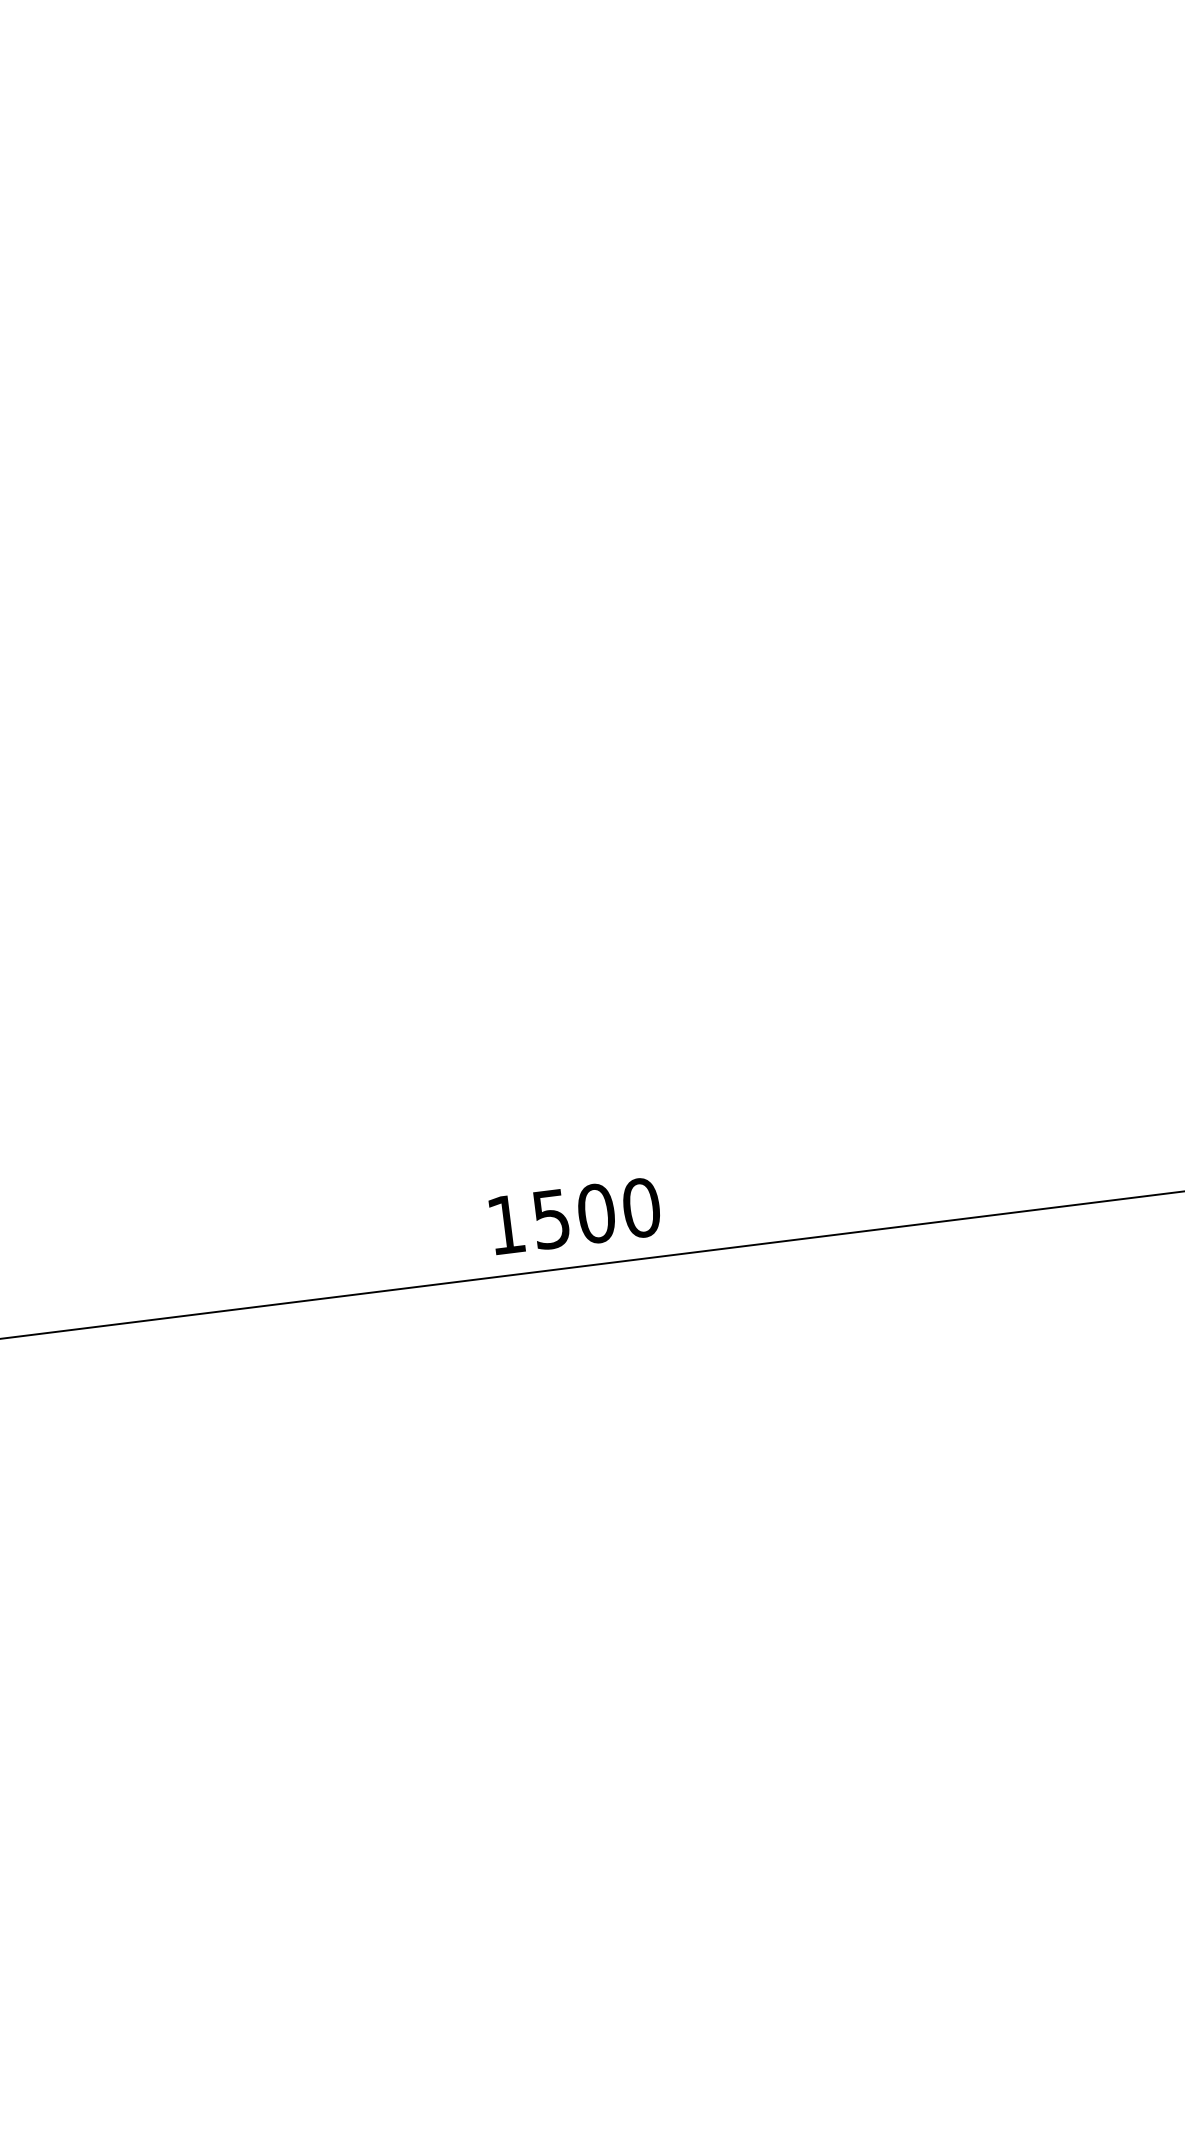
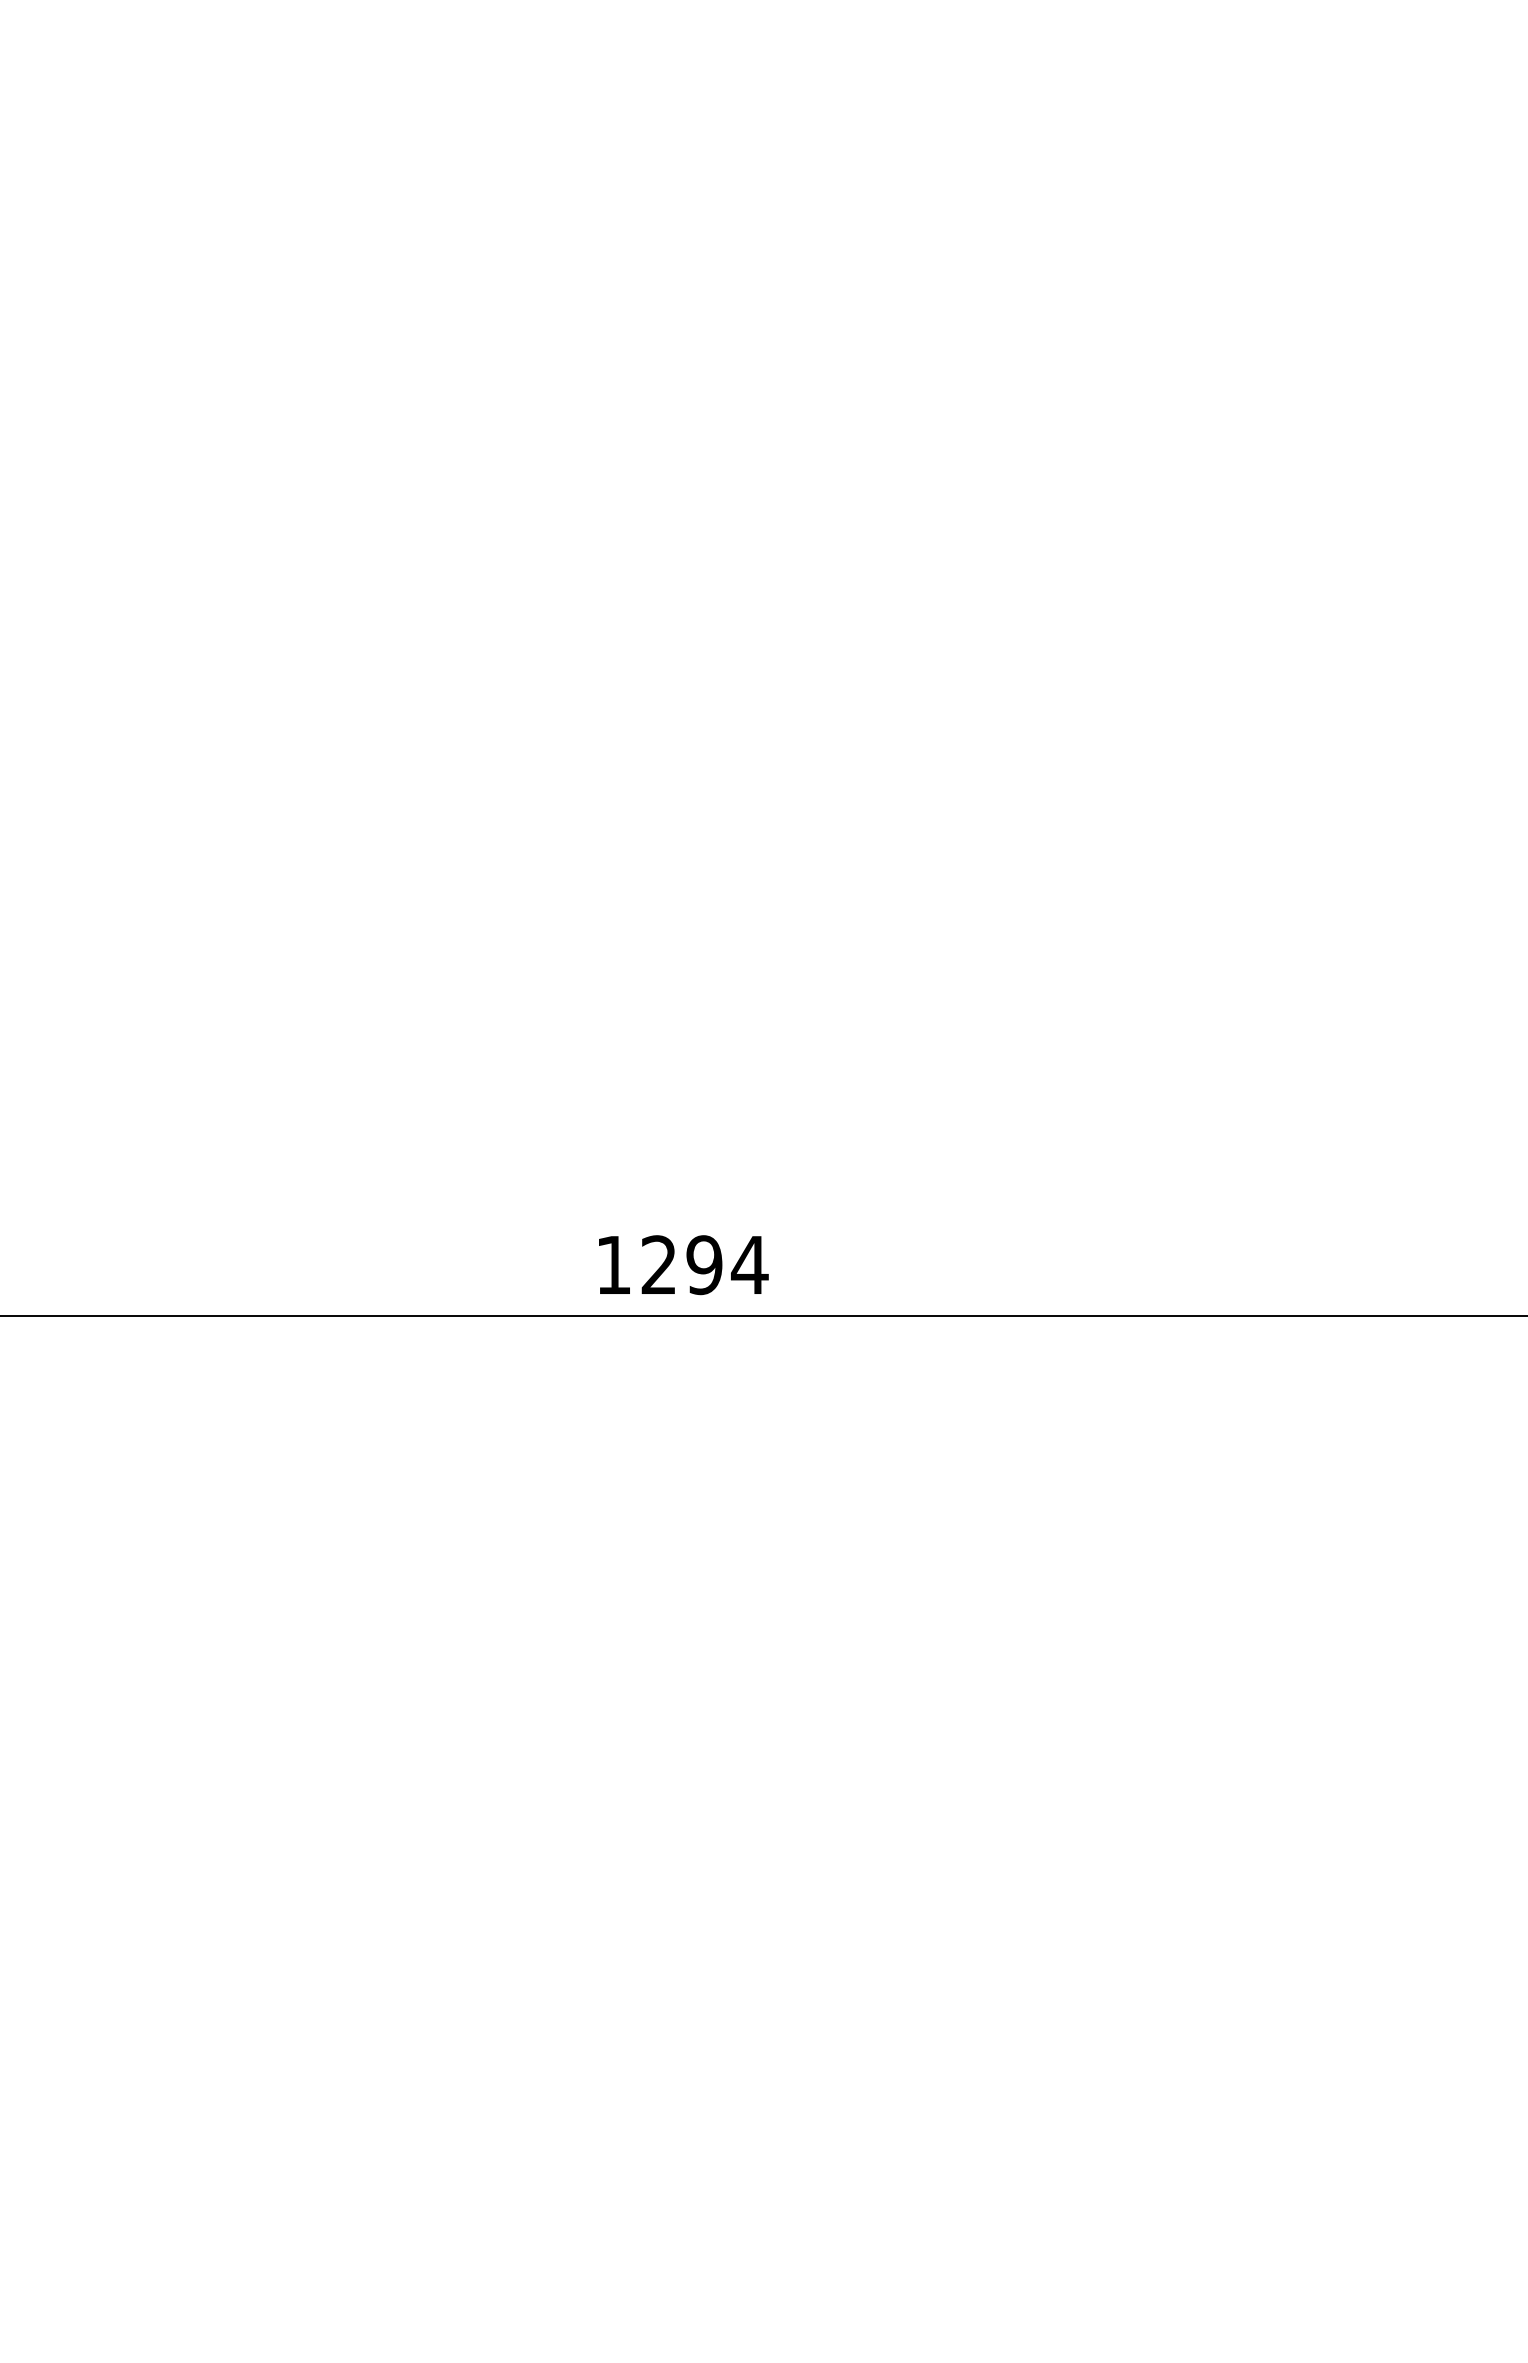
text: (596, 1213) -> (704, 1265), 1500 -> 1294

